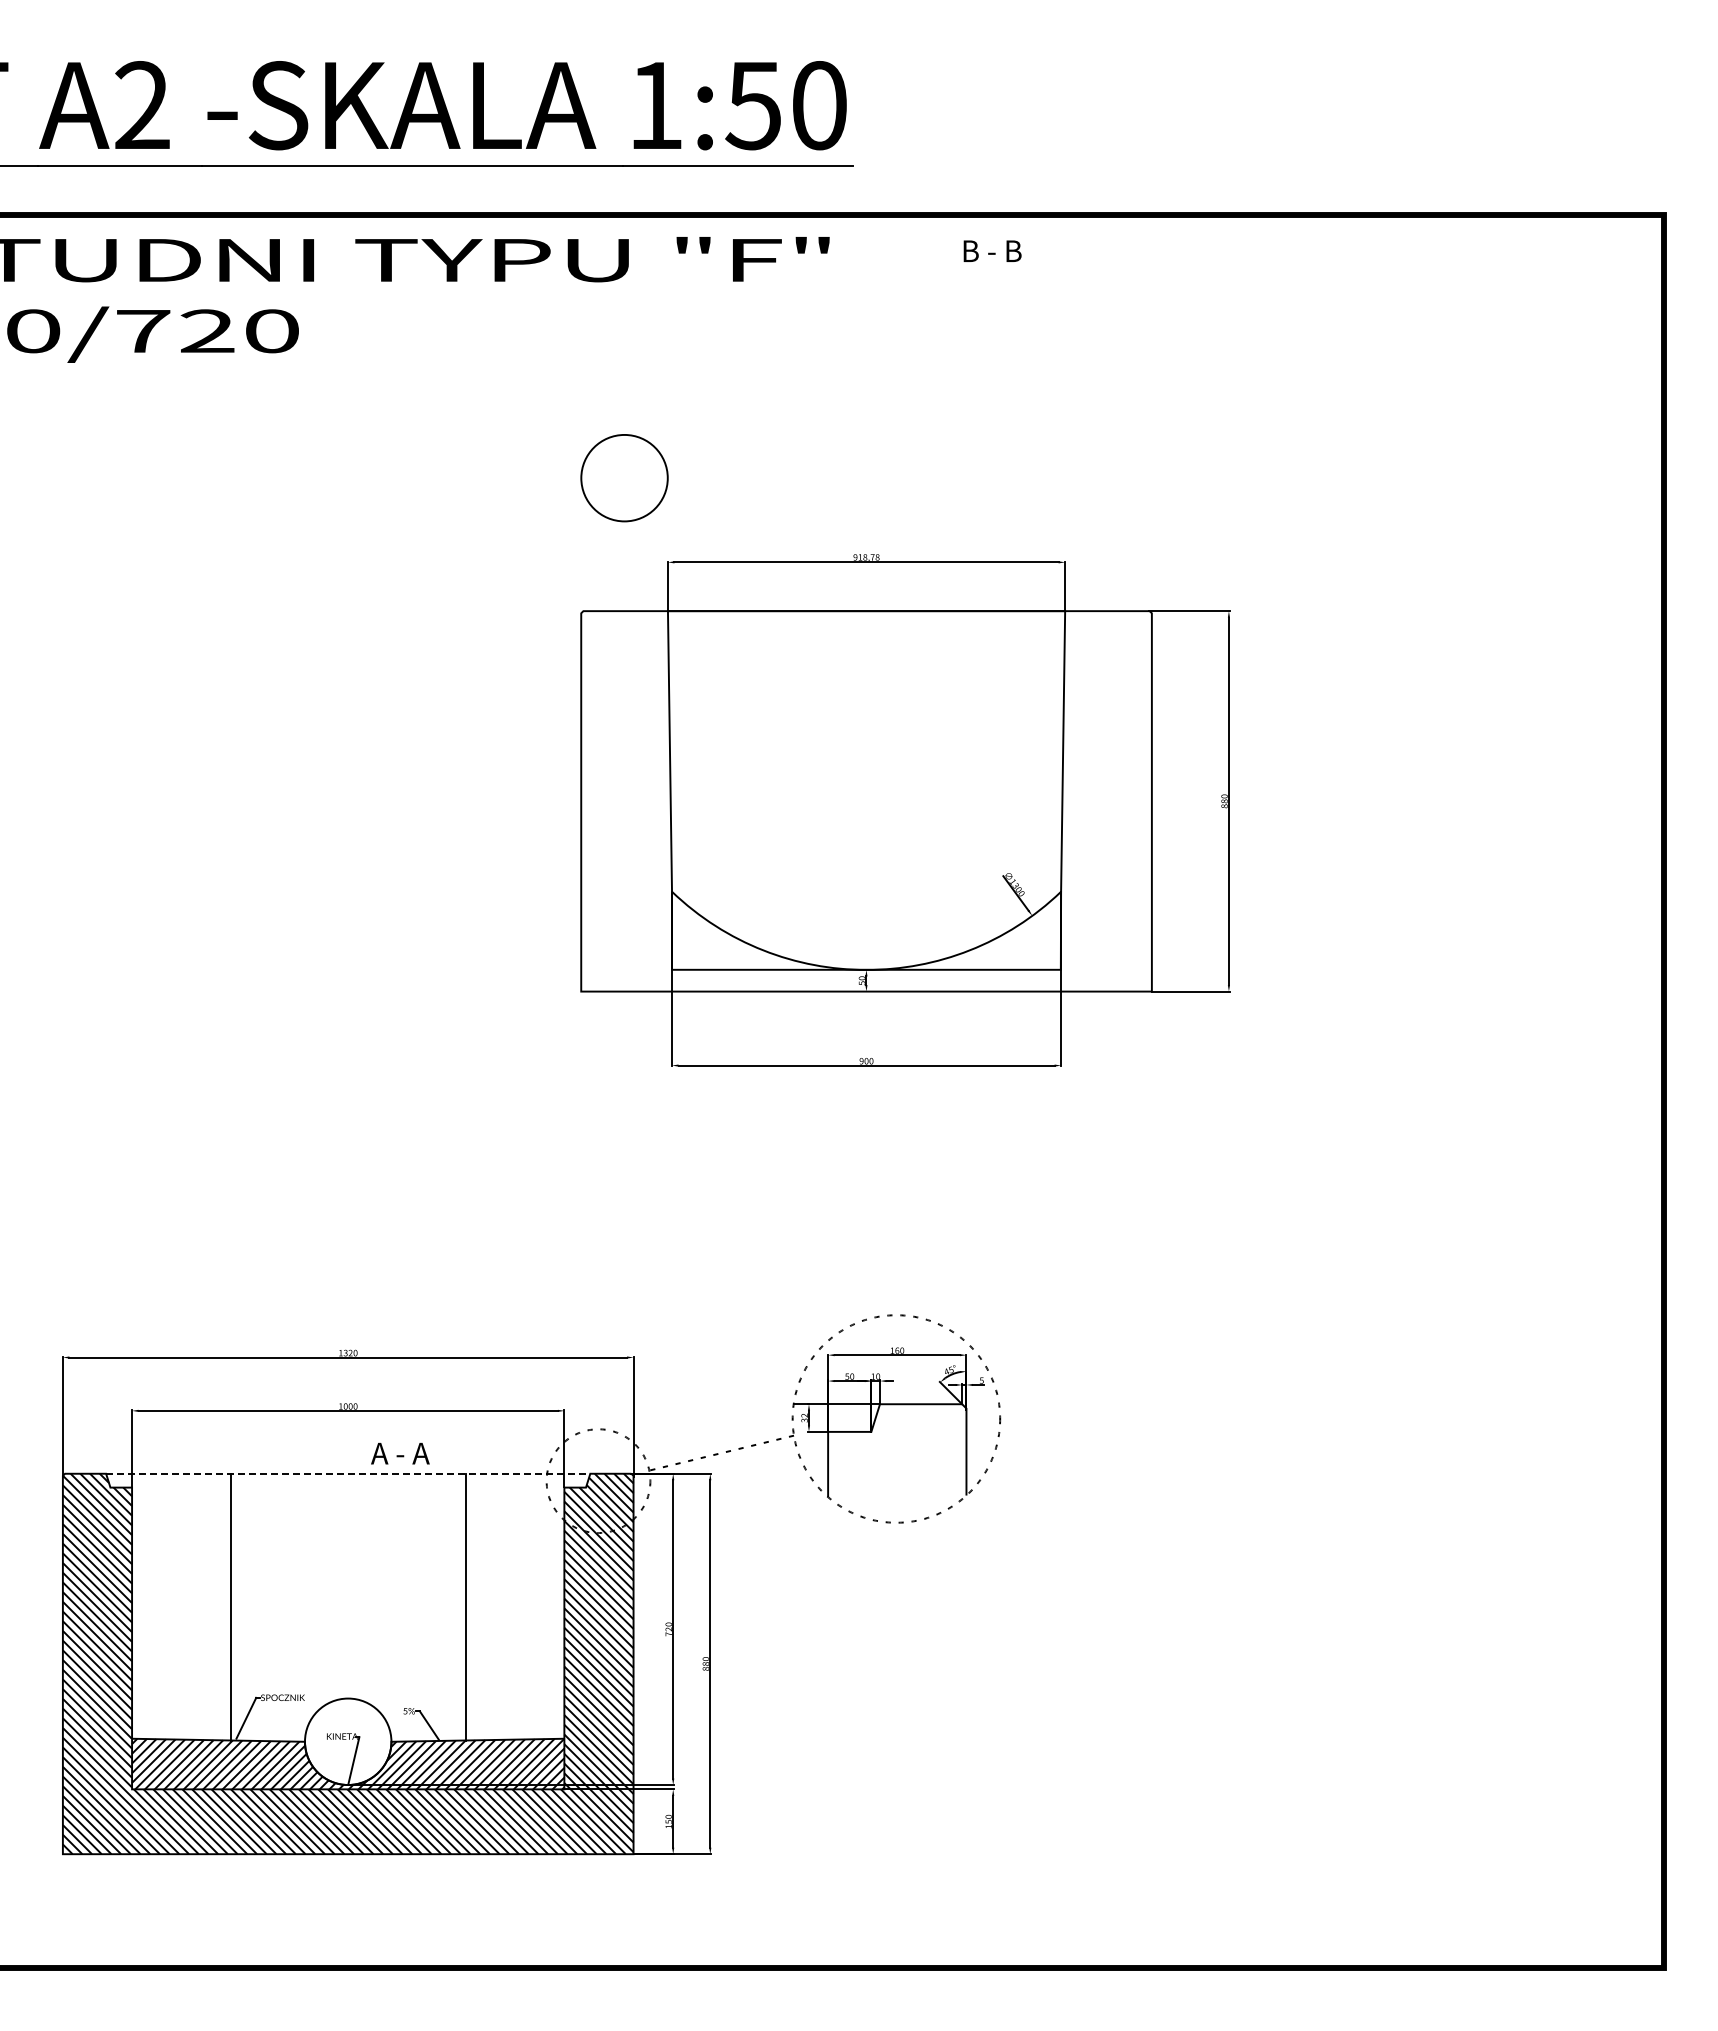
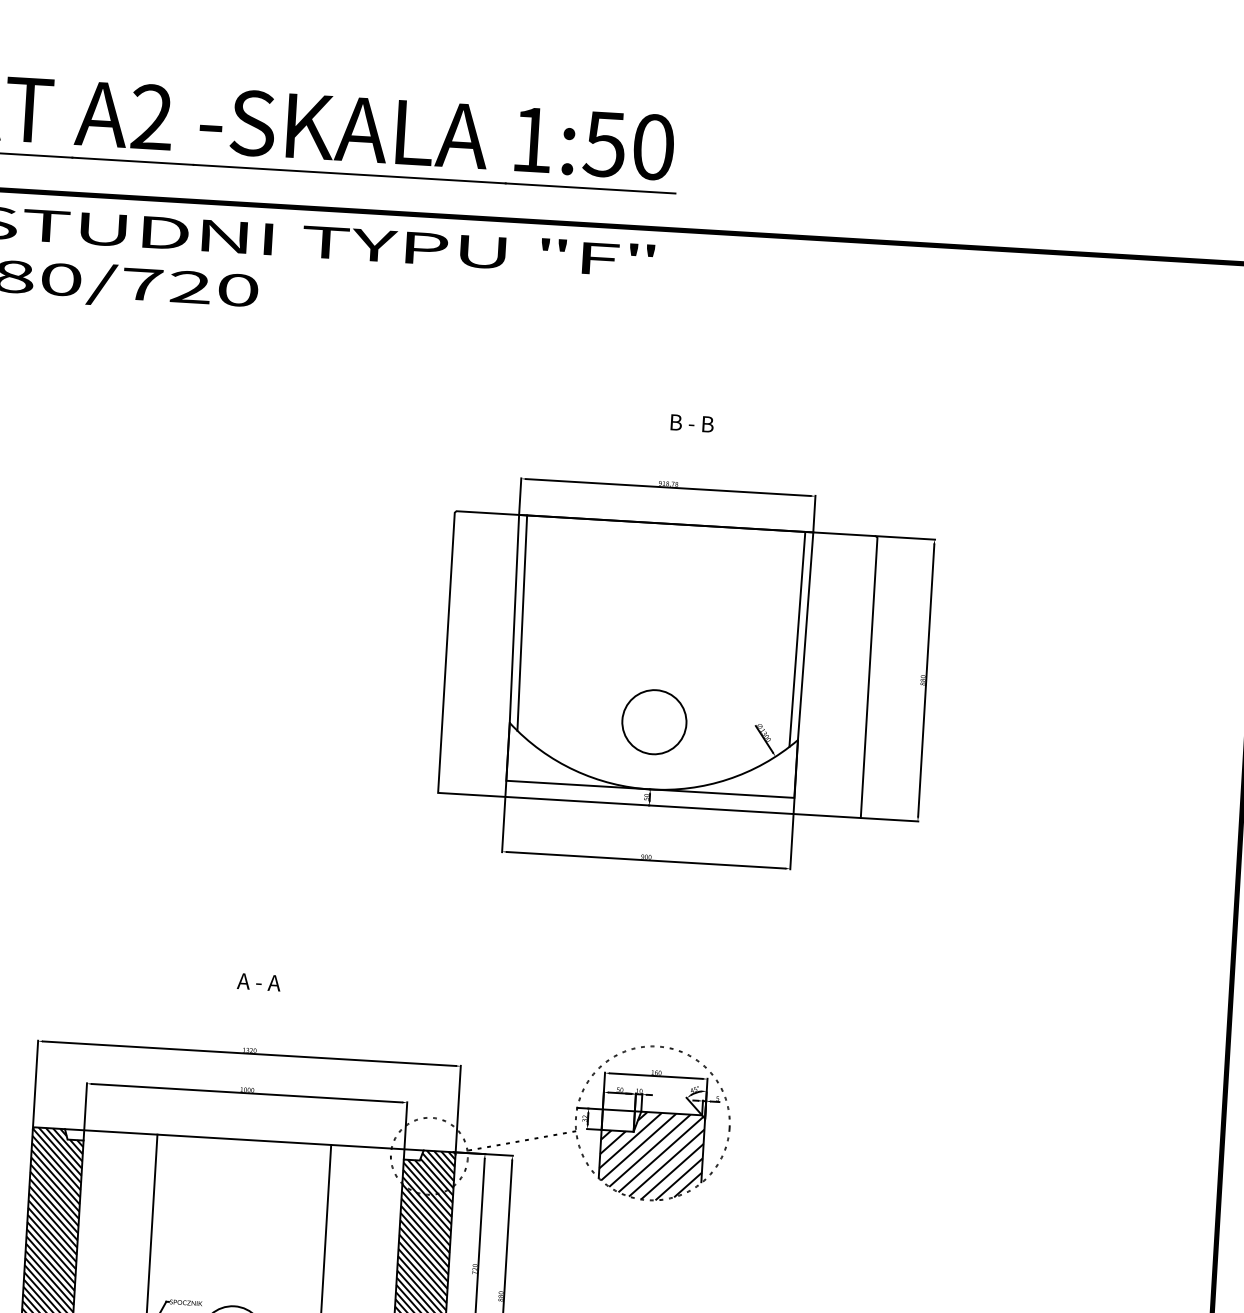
text: (992, 250) -> (692, 422), moved
circle: (624, 478) -> (654, 722), moved
line: (680, 756) -> (522, 623), added
line: (1052, 756) -> (797, 639), added
text: (400, 1453) -> (259, 982), moved
hatch: (897, 1463) -> (651, 1156), added
line: (348, 1473) -> (244, 1139), dashed -> solid

